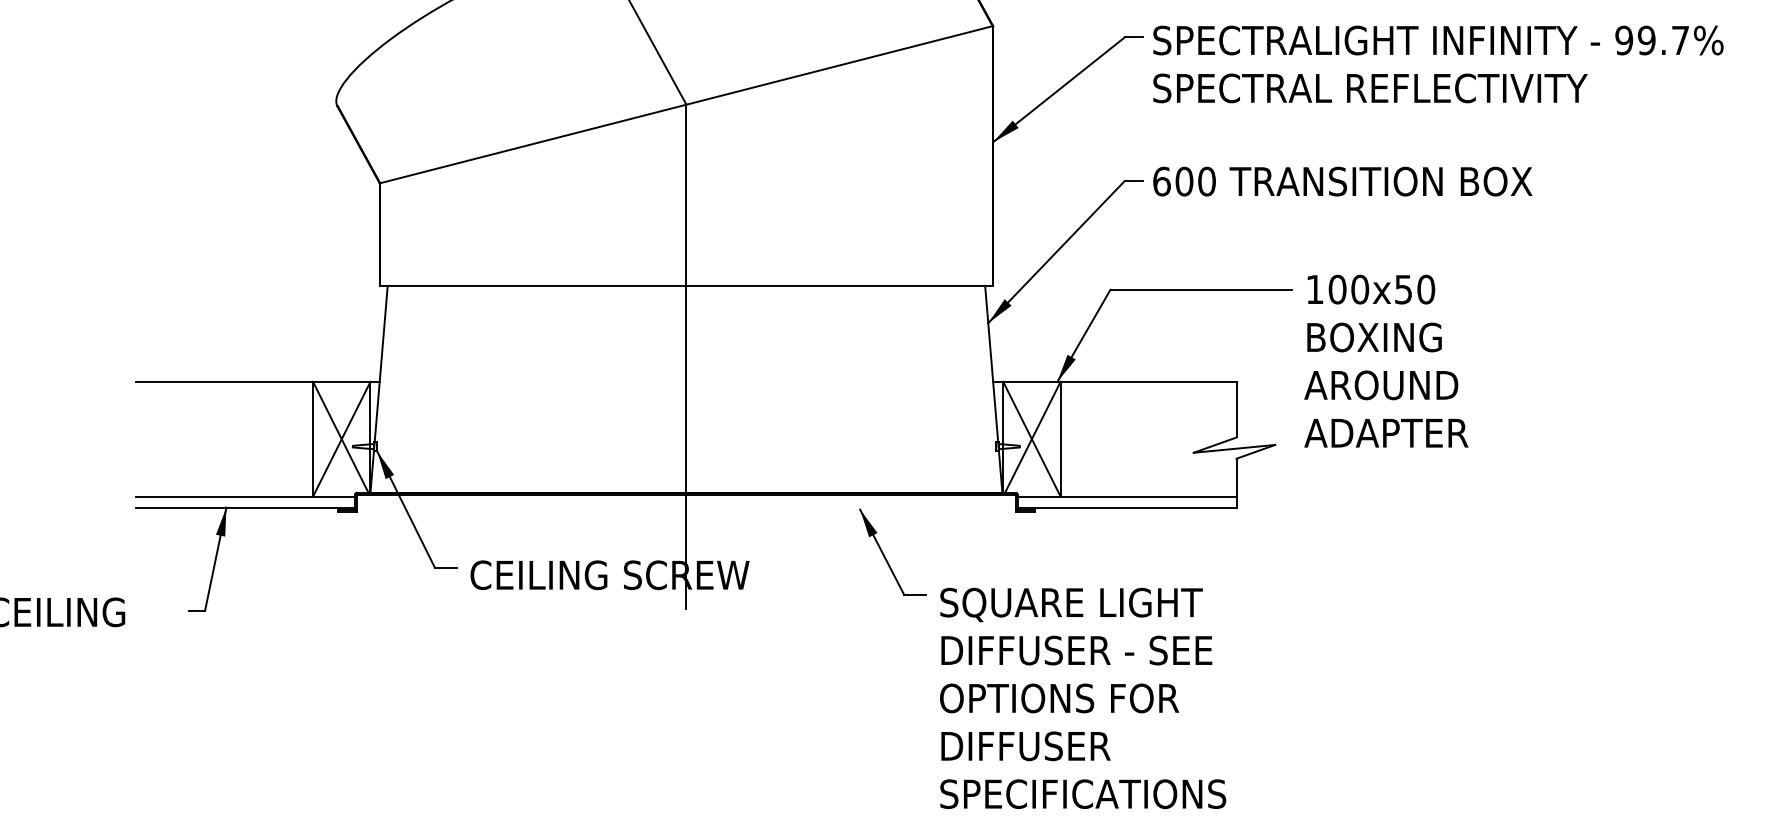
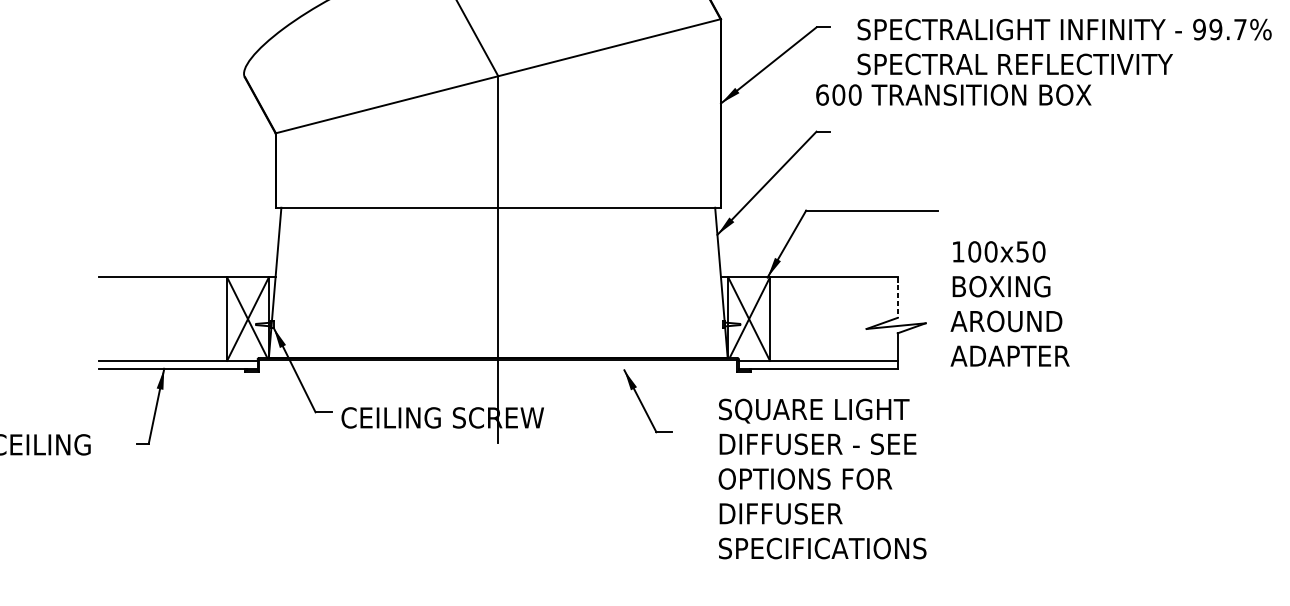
text: (1438, 64) -> (1064, 47), moved
text: (1342, 181) -> (953, 94), moved
text: (1386, 360) -> (1010, 303), moved
line: (1236, 409) -> (897, 297), solid -> dashed
text: (1083, 697) -> (822, 478), moved

